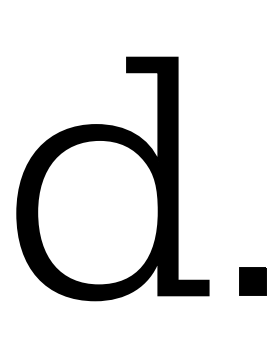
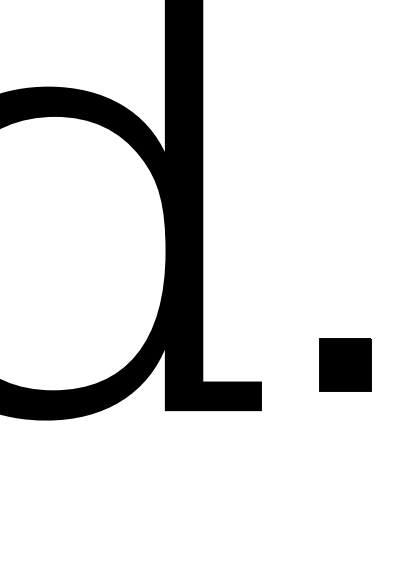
part: (252, 281) -> (344, 365), moved

